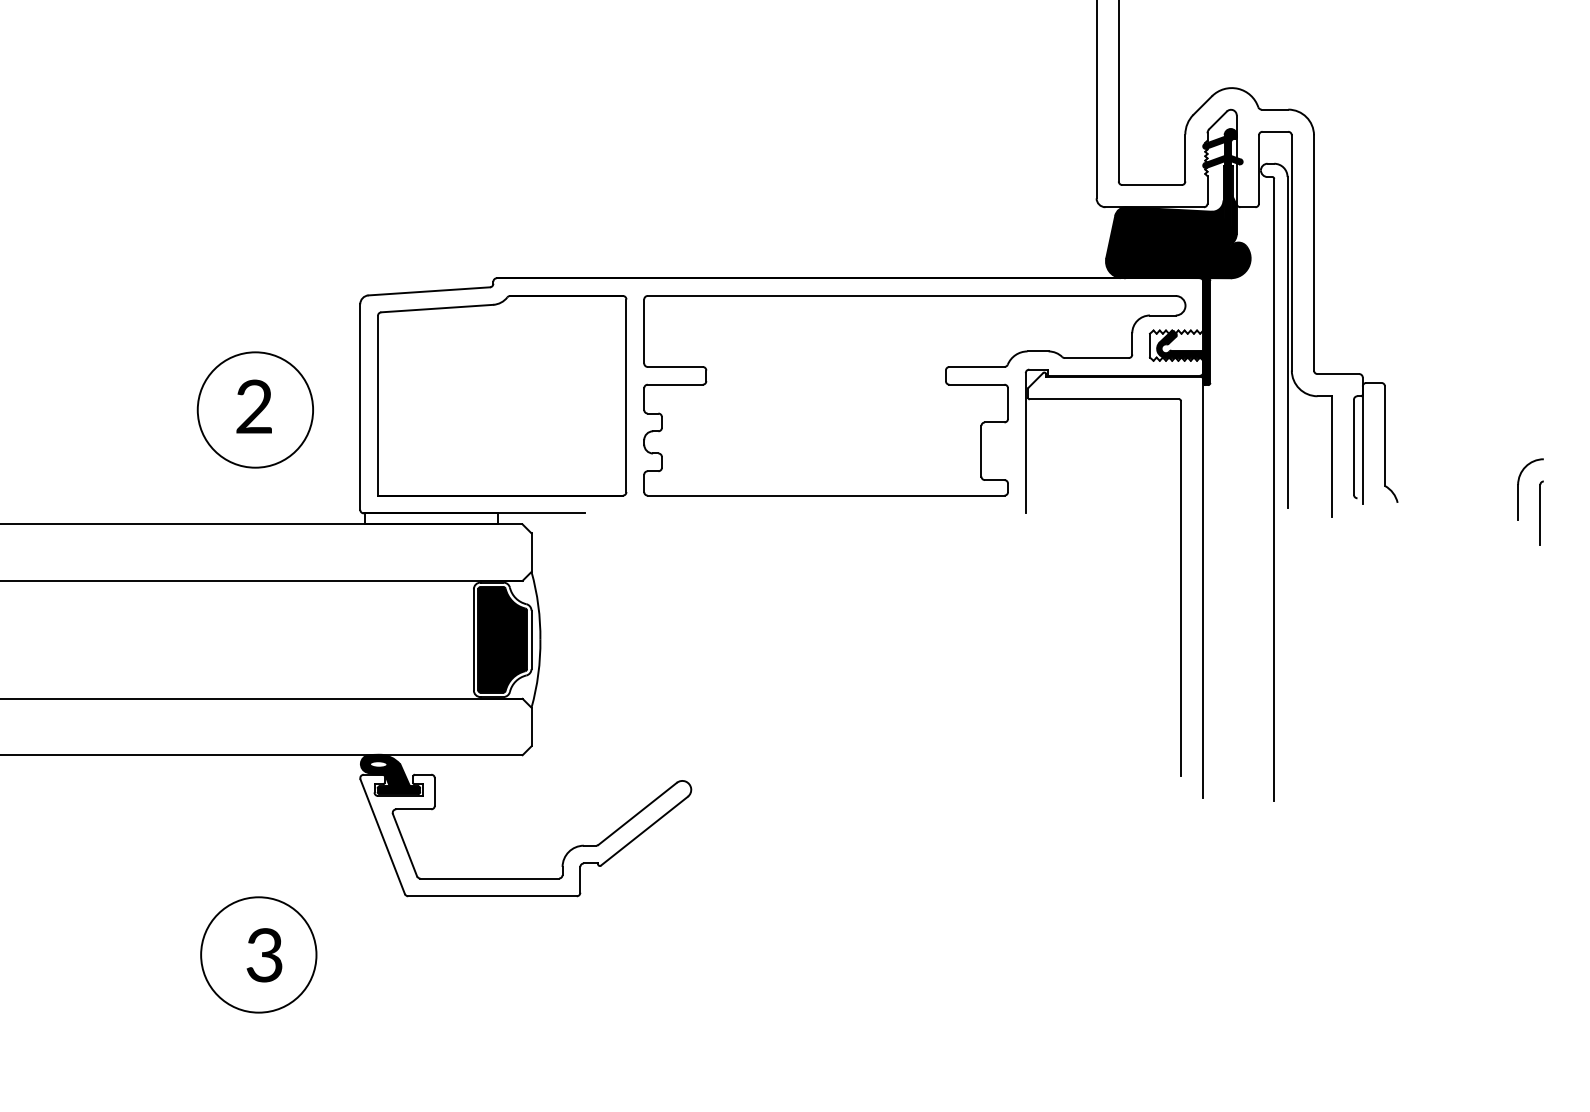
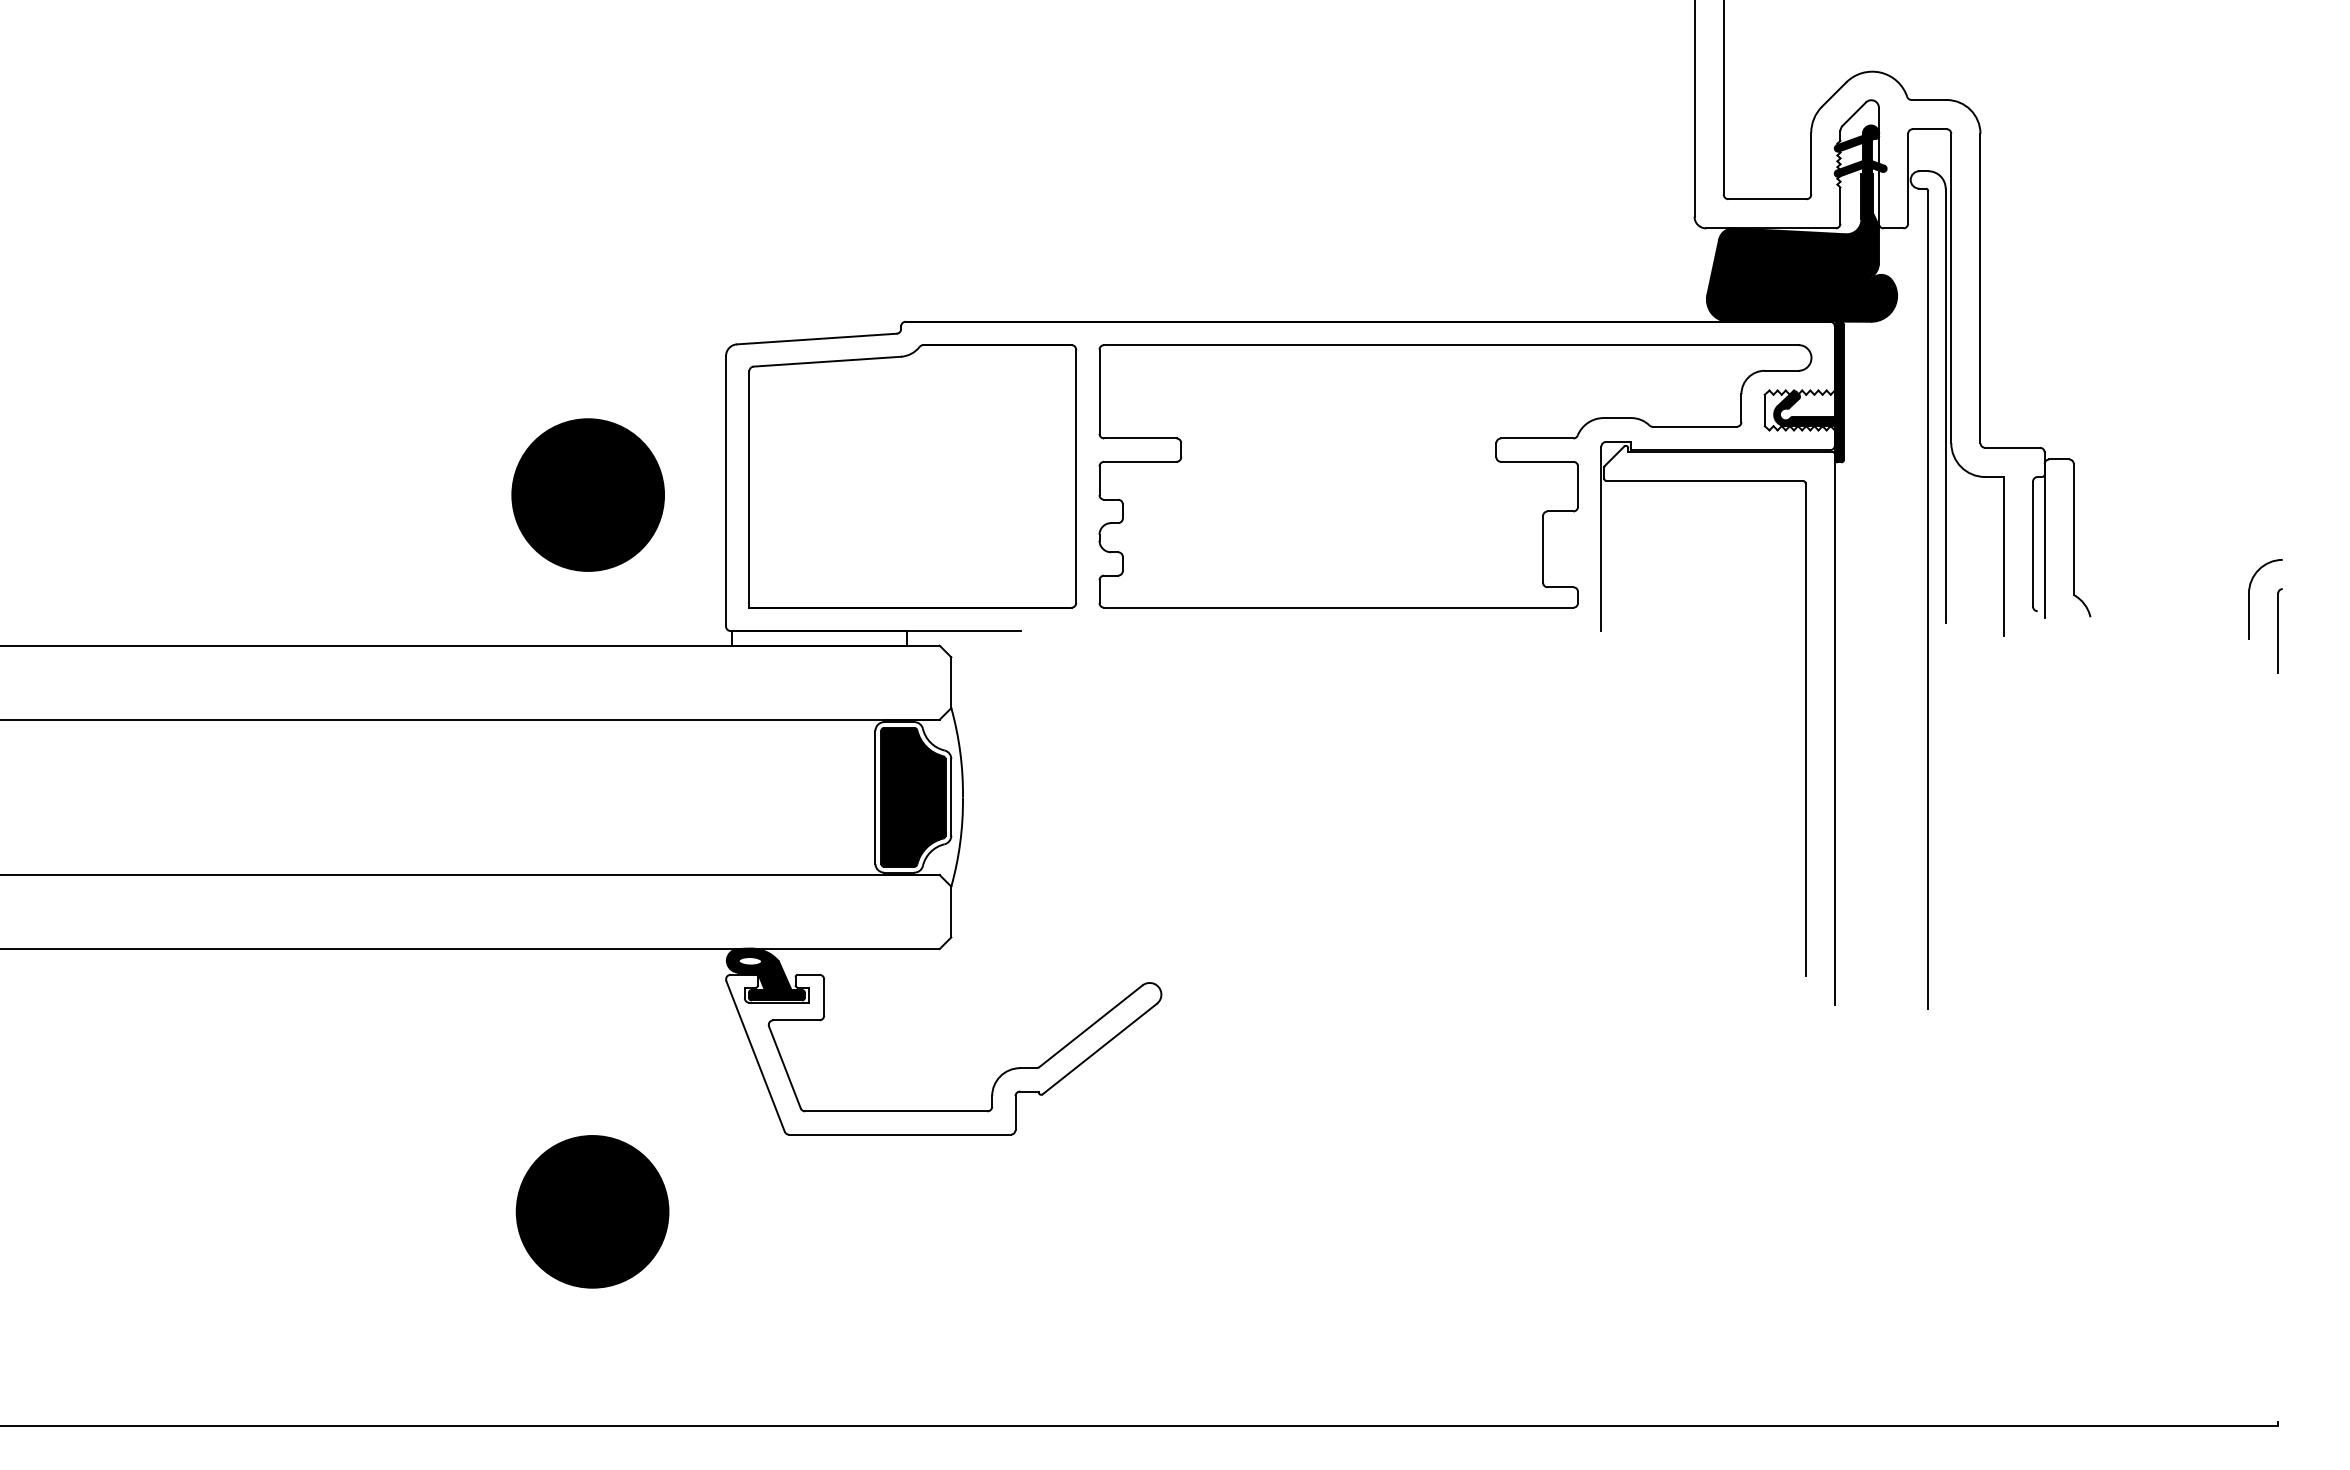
fill: (255, 409) -> (588, 494), added
fill: (258, 954) -> (592, 1211), added

